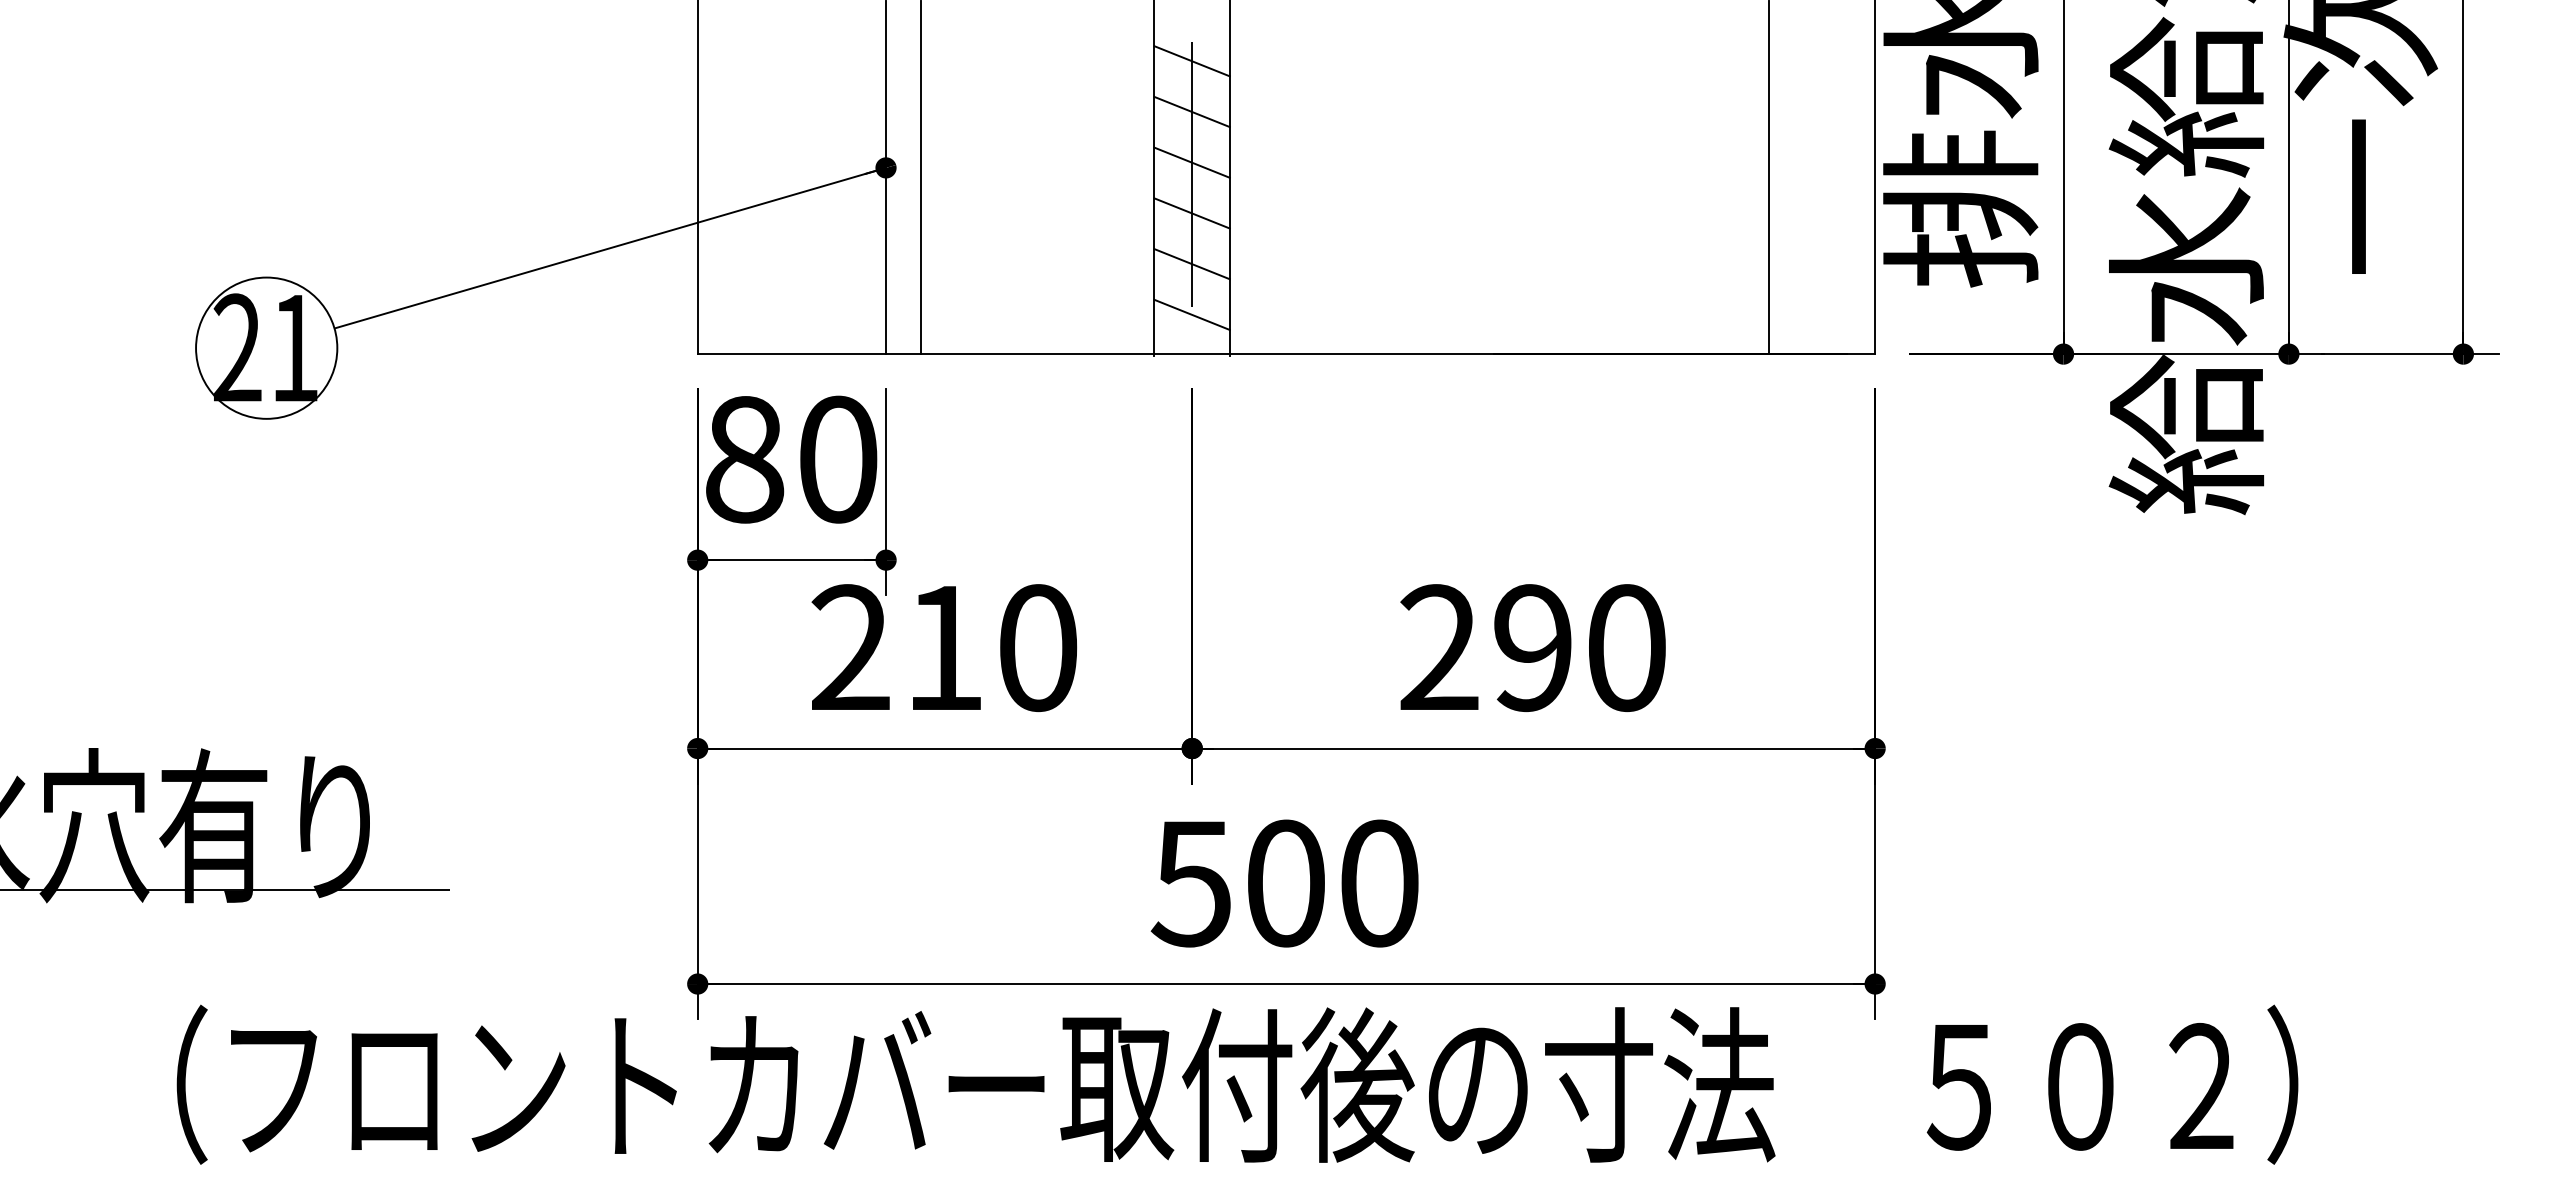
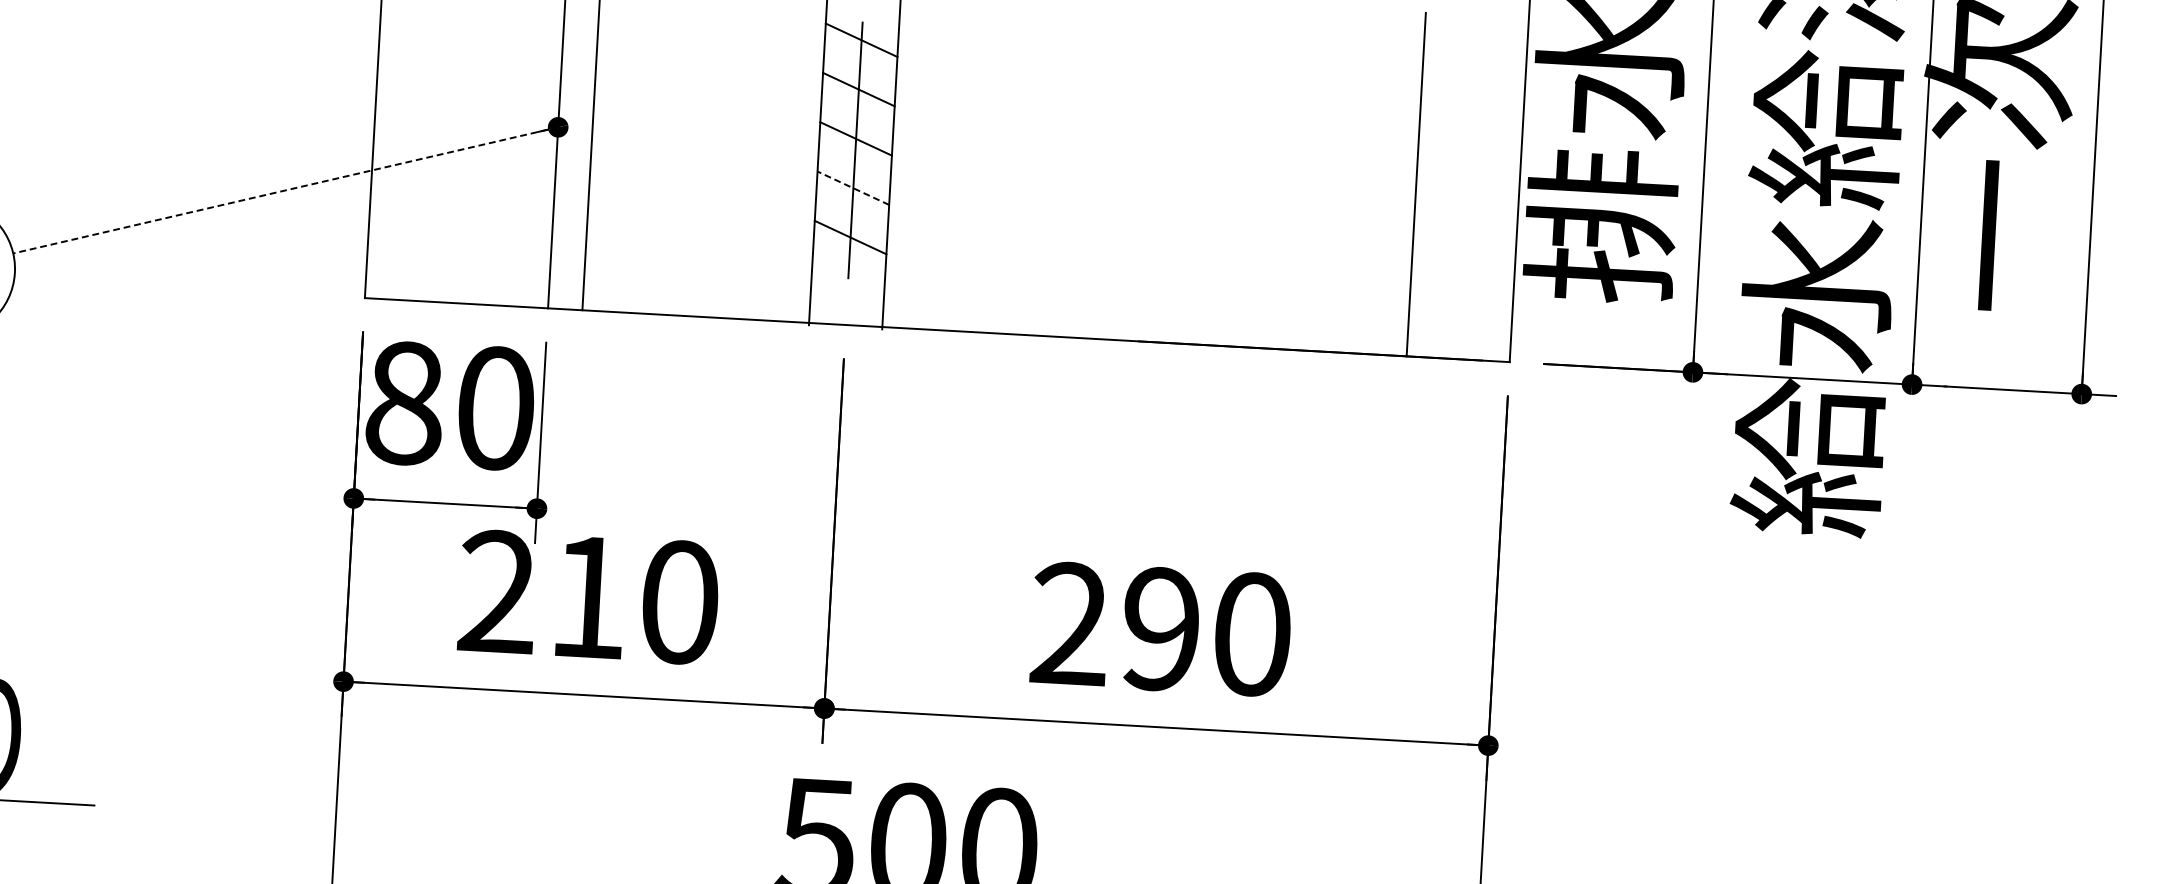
line: (1192, 213) -> (853, 188), solid -> dashed
line: (609, 248) -> (284, 190), solid -> dashed
line: (1191, 314) -> (847, 286), removed

